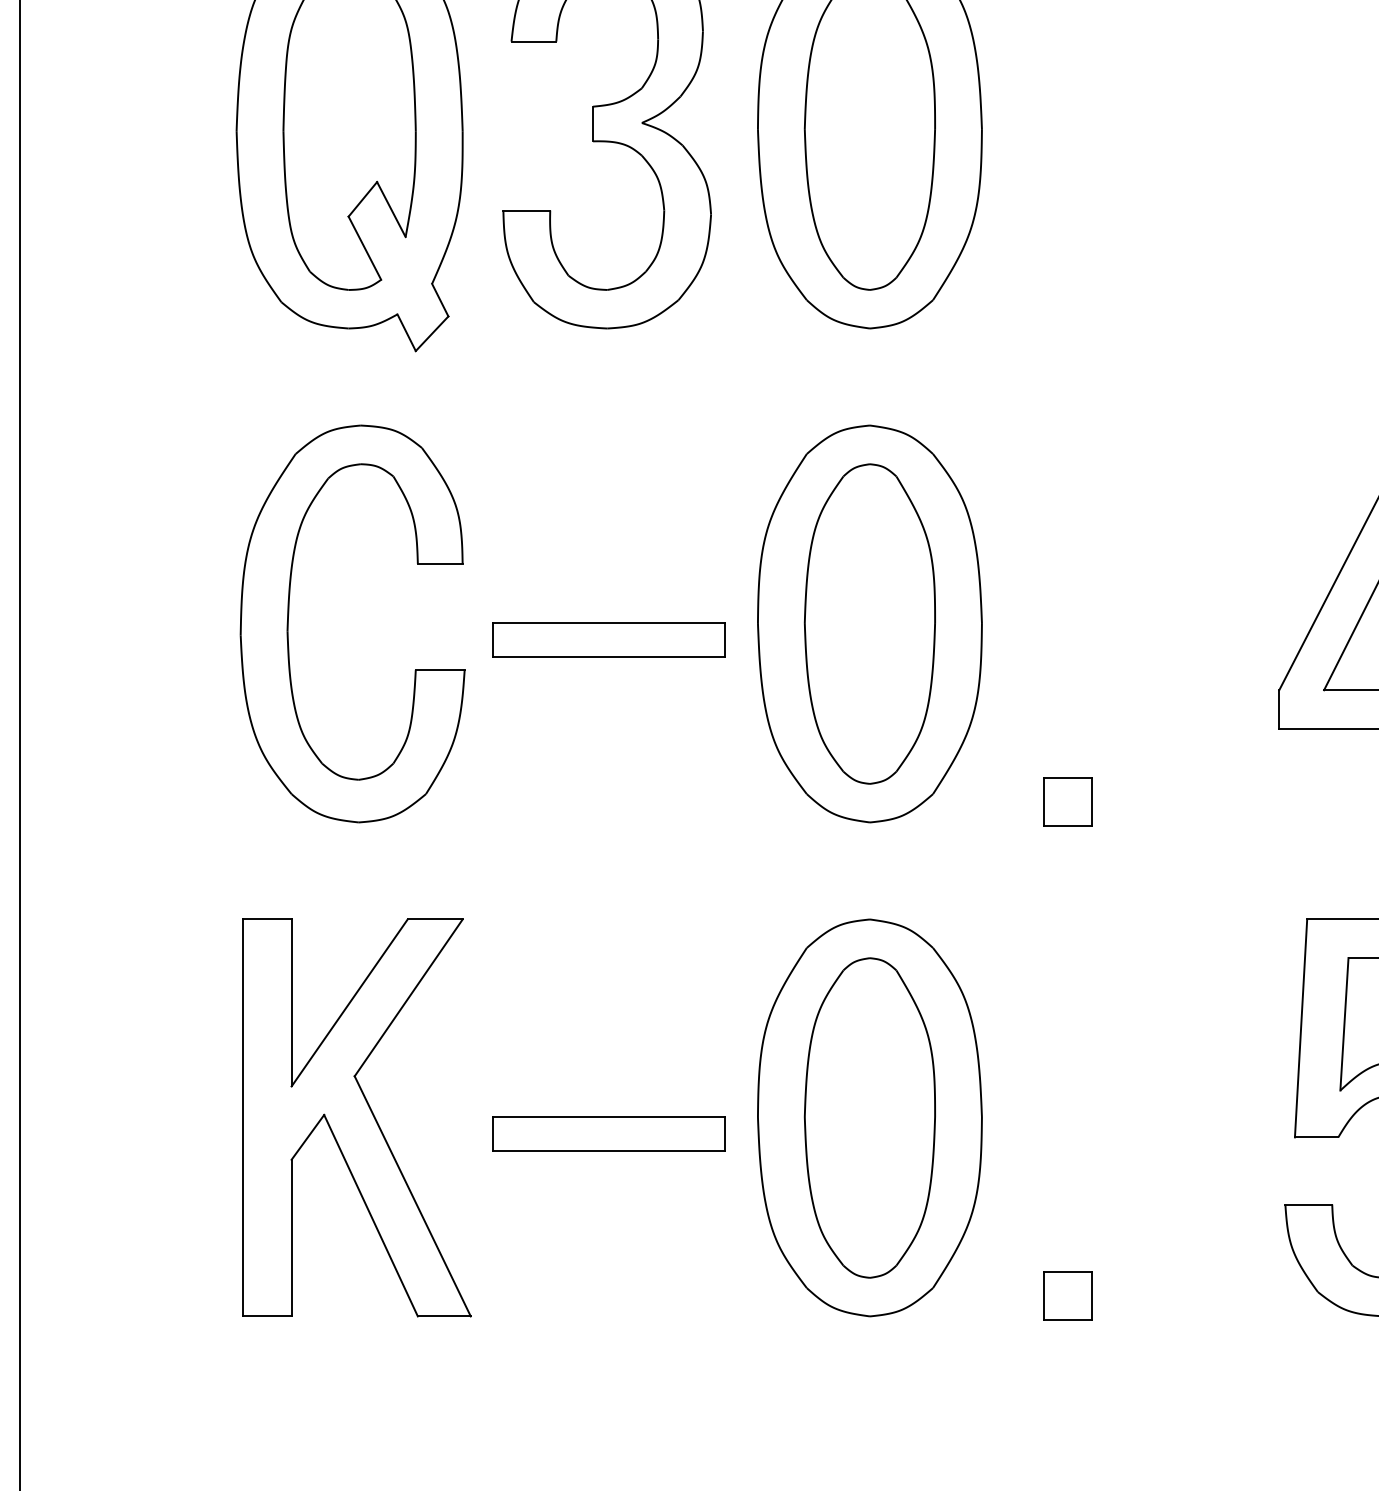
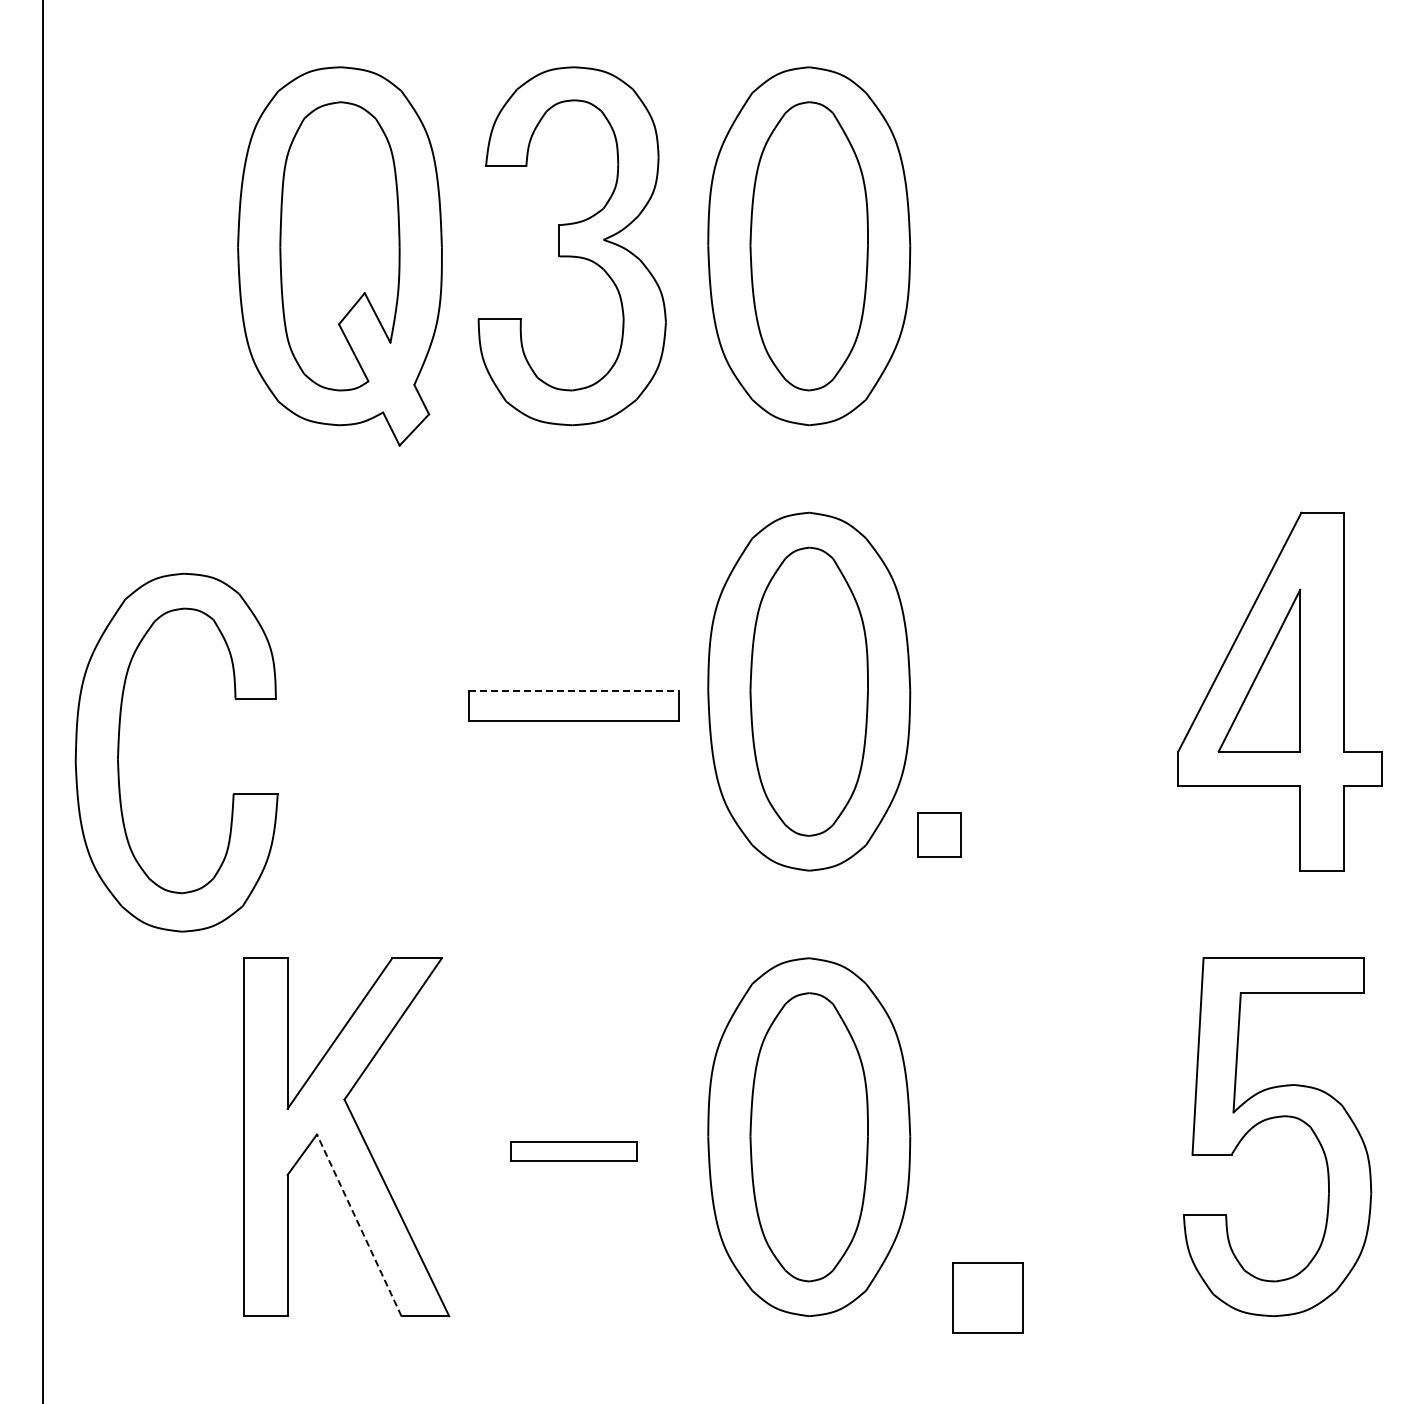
line: (609, 622) -> (574, 690), solid -> dashed
part: (289, 623) -> (119, 752), moved
part: (1067, 801) -> (939, 834), moved
part: (608, 1133) -> (573, 1151), size x0.6
line: (371, 1214) -> (359, 1224), solid -> dashed
part: (1067, 1295) -> (987, 1297), size x1.6

